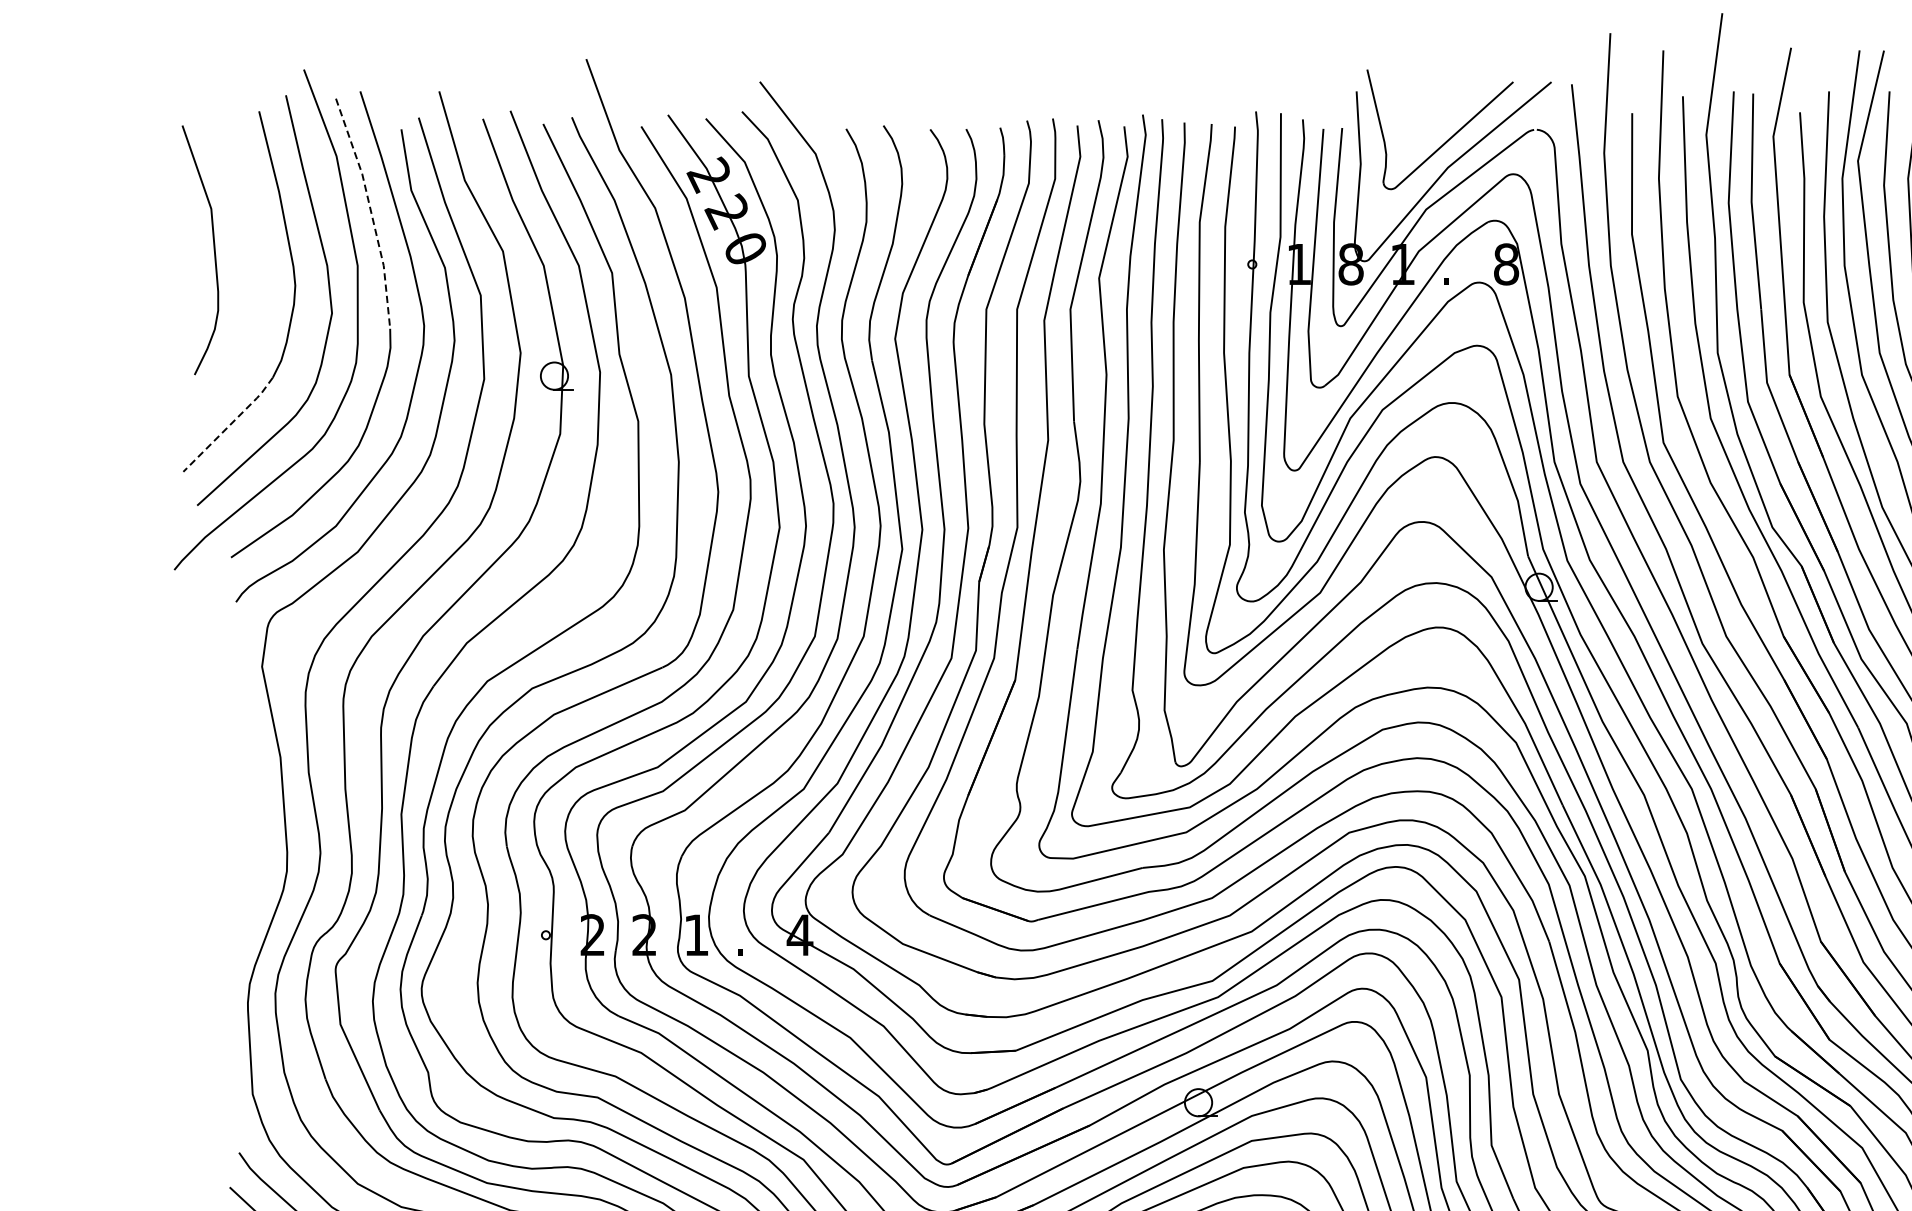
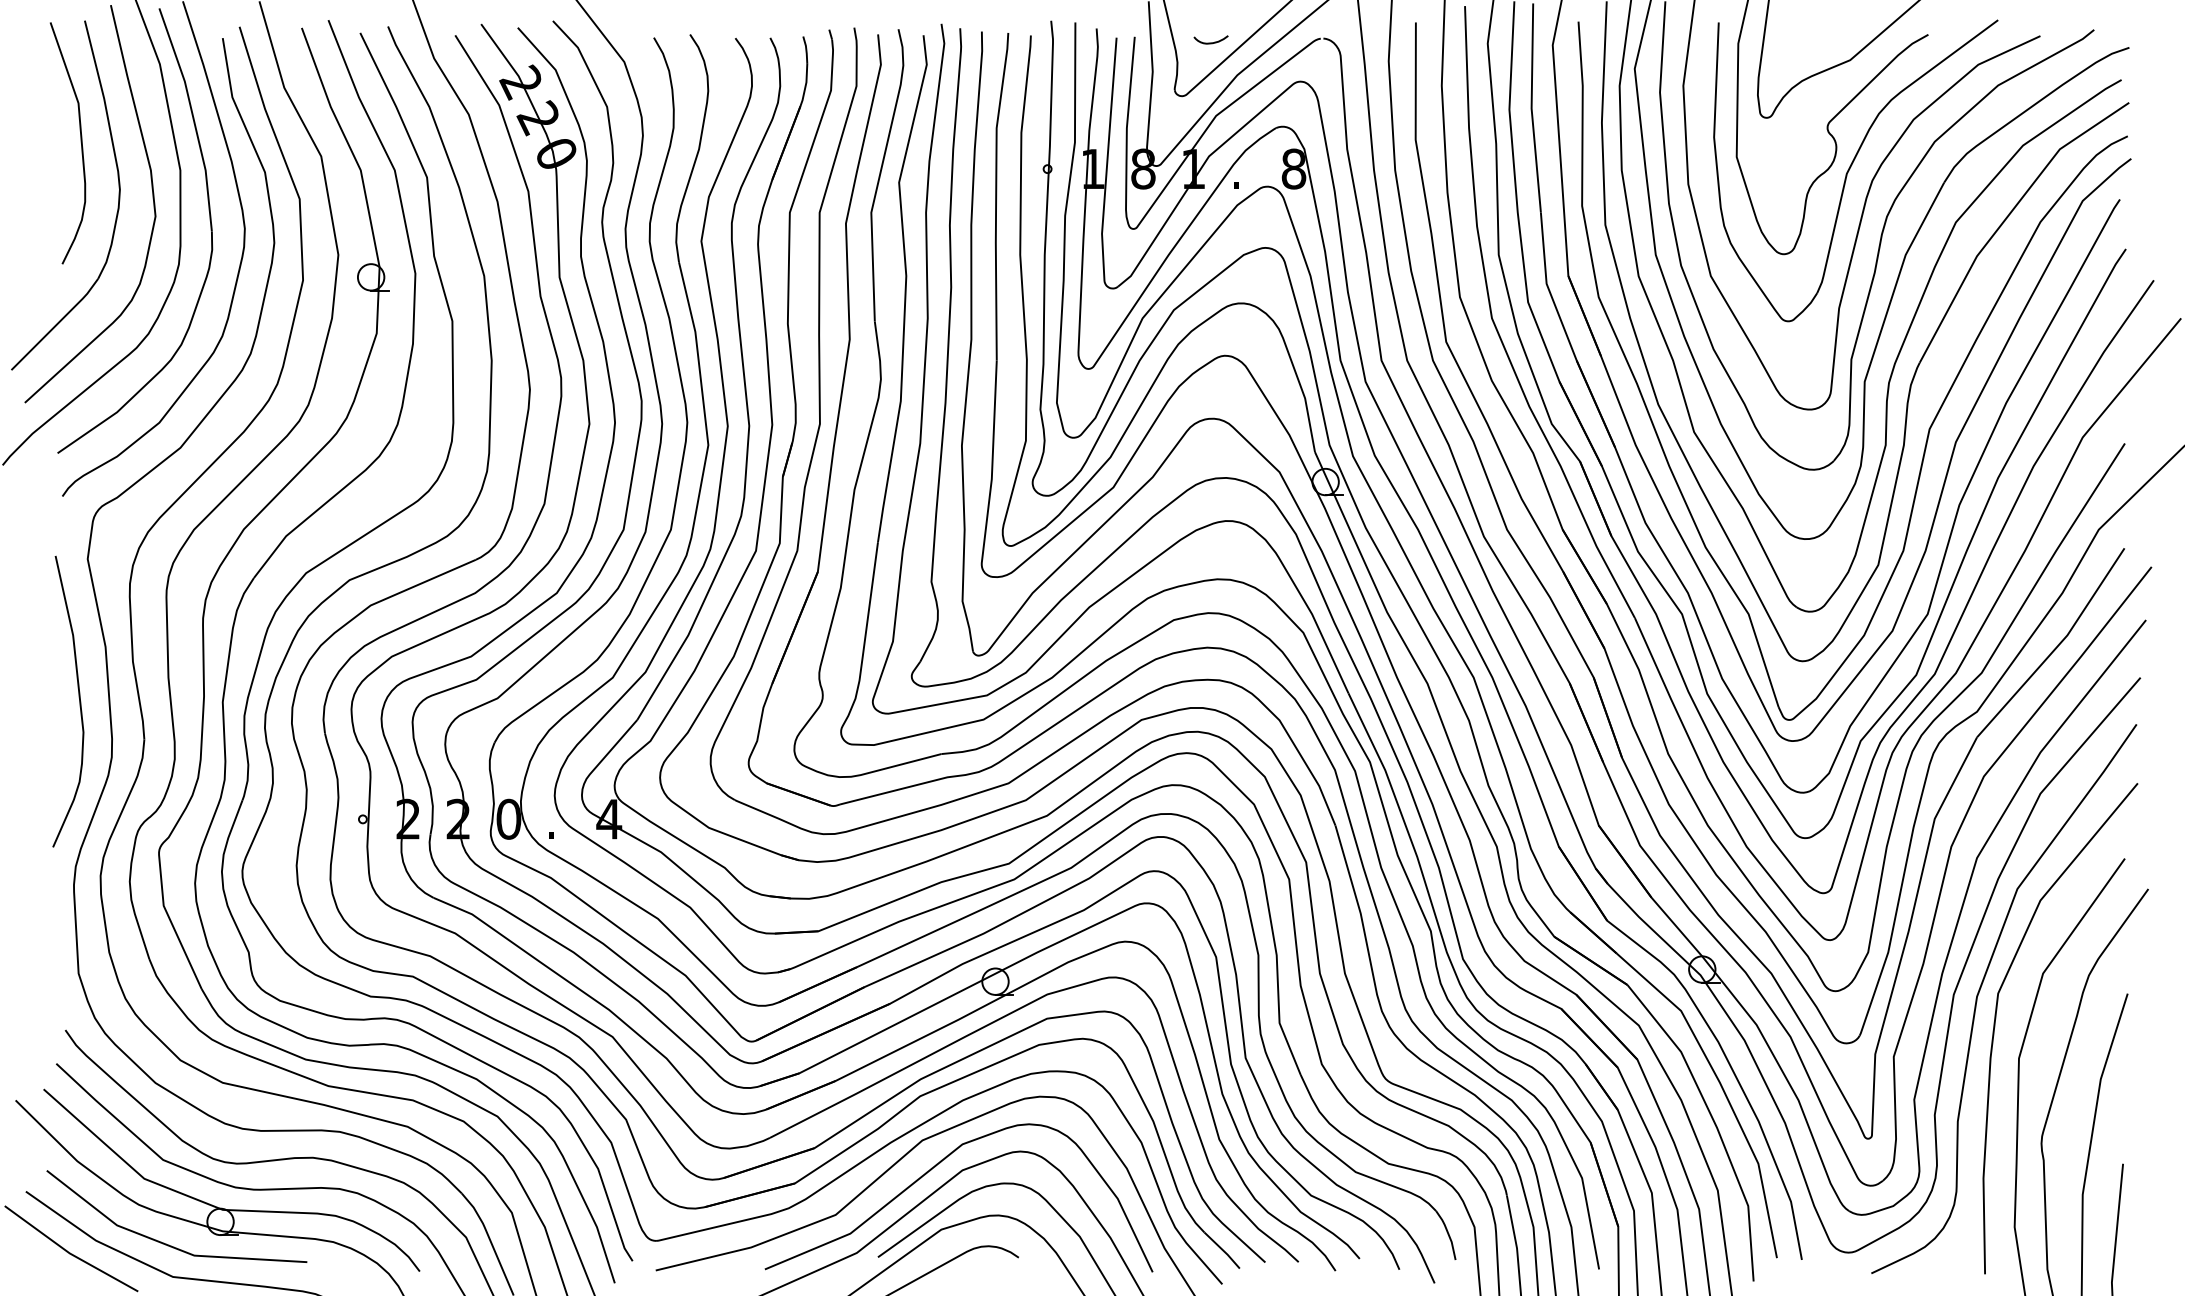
curve: (1420, 133) -> (1210, 42), added
line: (371, 212) -> (193, 118), dashed -> solid
curve: (213, 249) -> (80, 142), moved
line: (229, 424) -> (56, 324), dashed -> solid
curve: (252, 809) -> (78, 697), added
text: (696, 934) -> (508, 818), 1 -> 0

